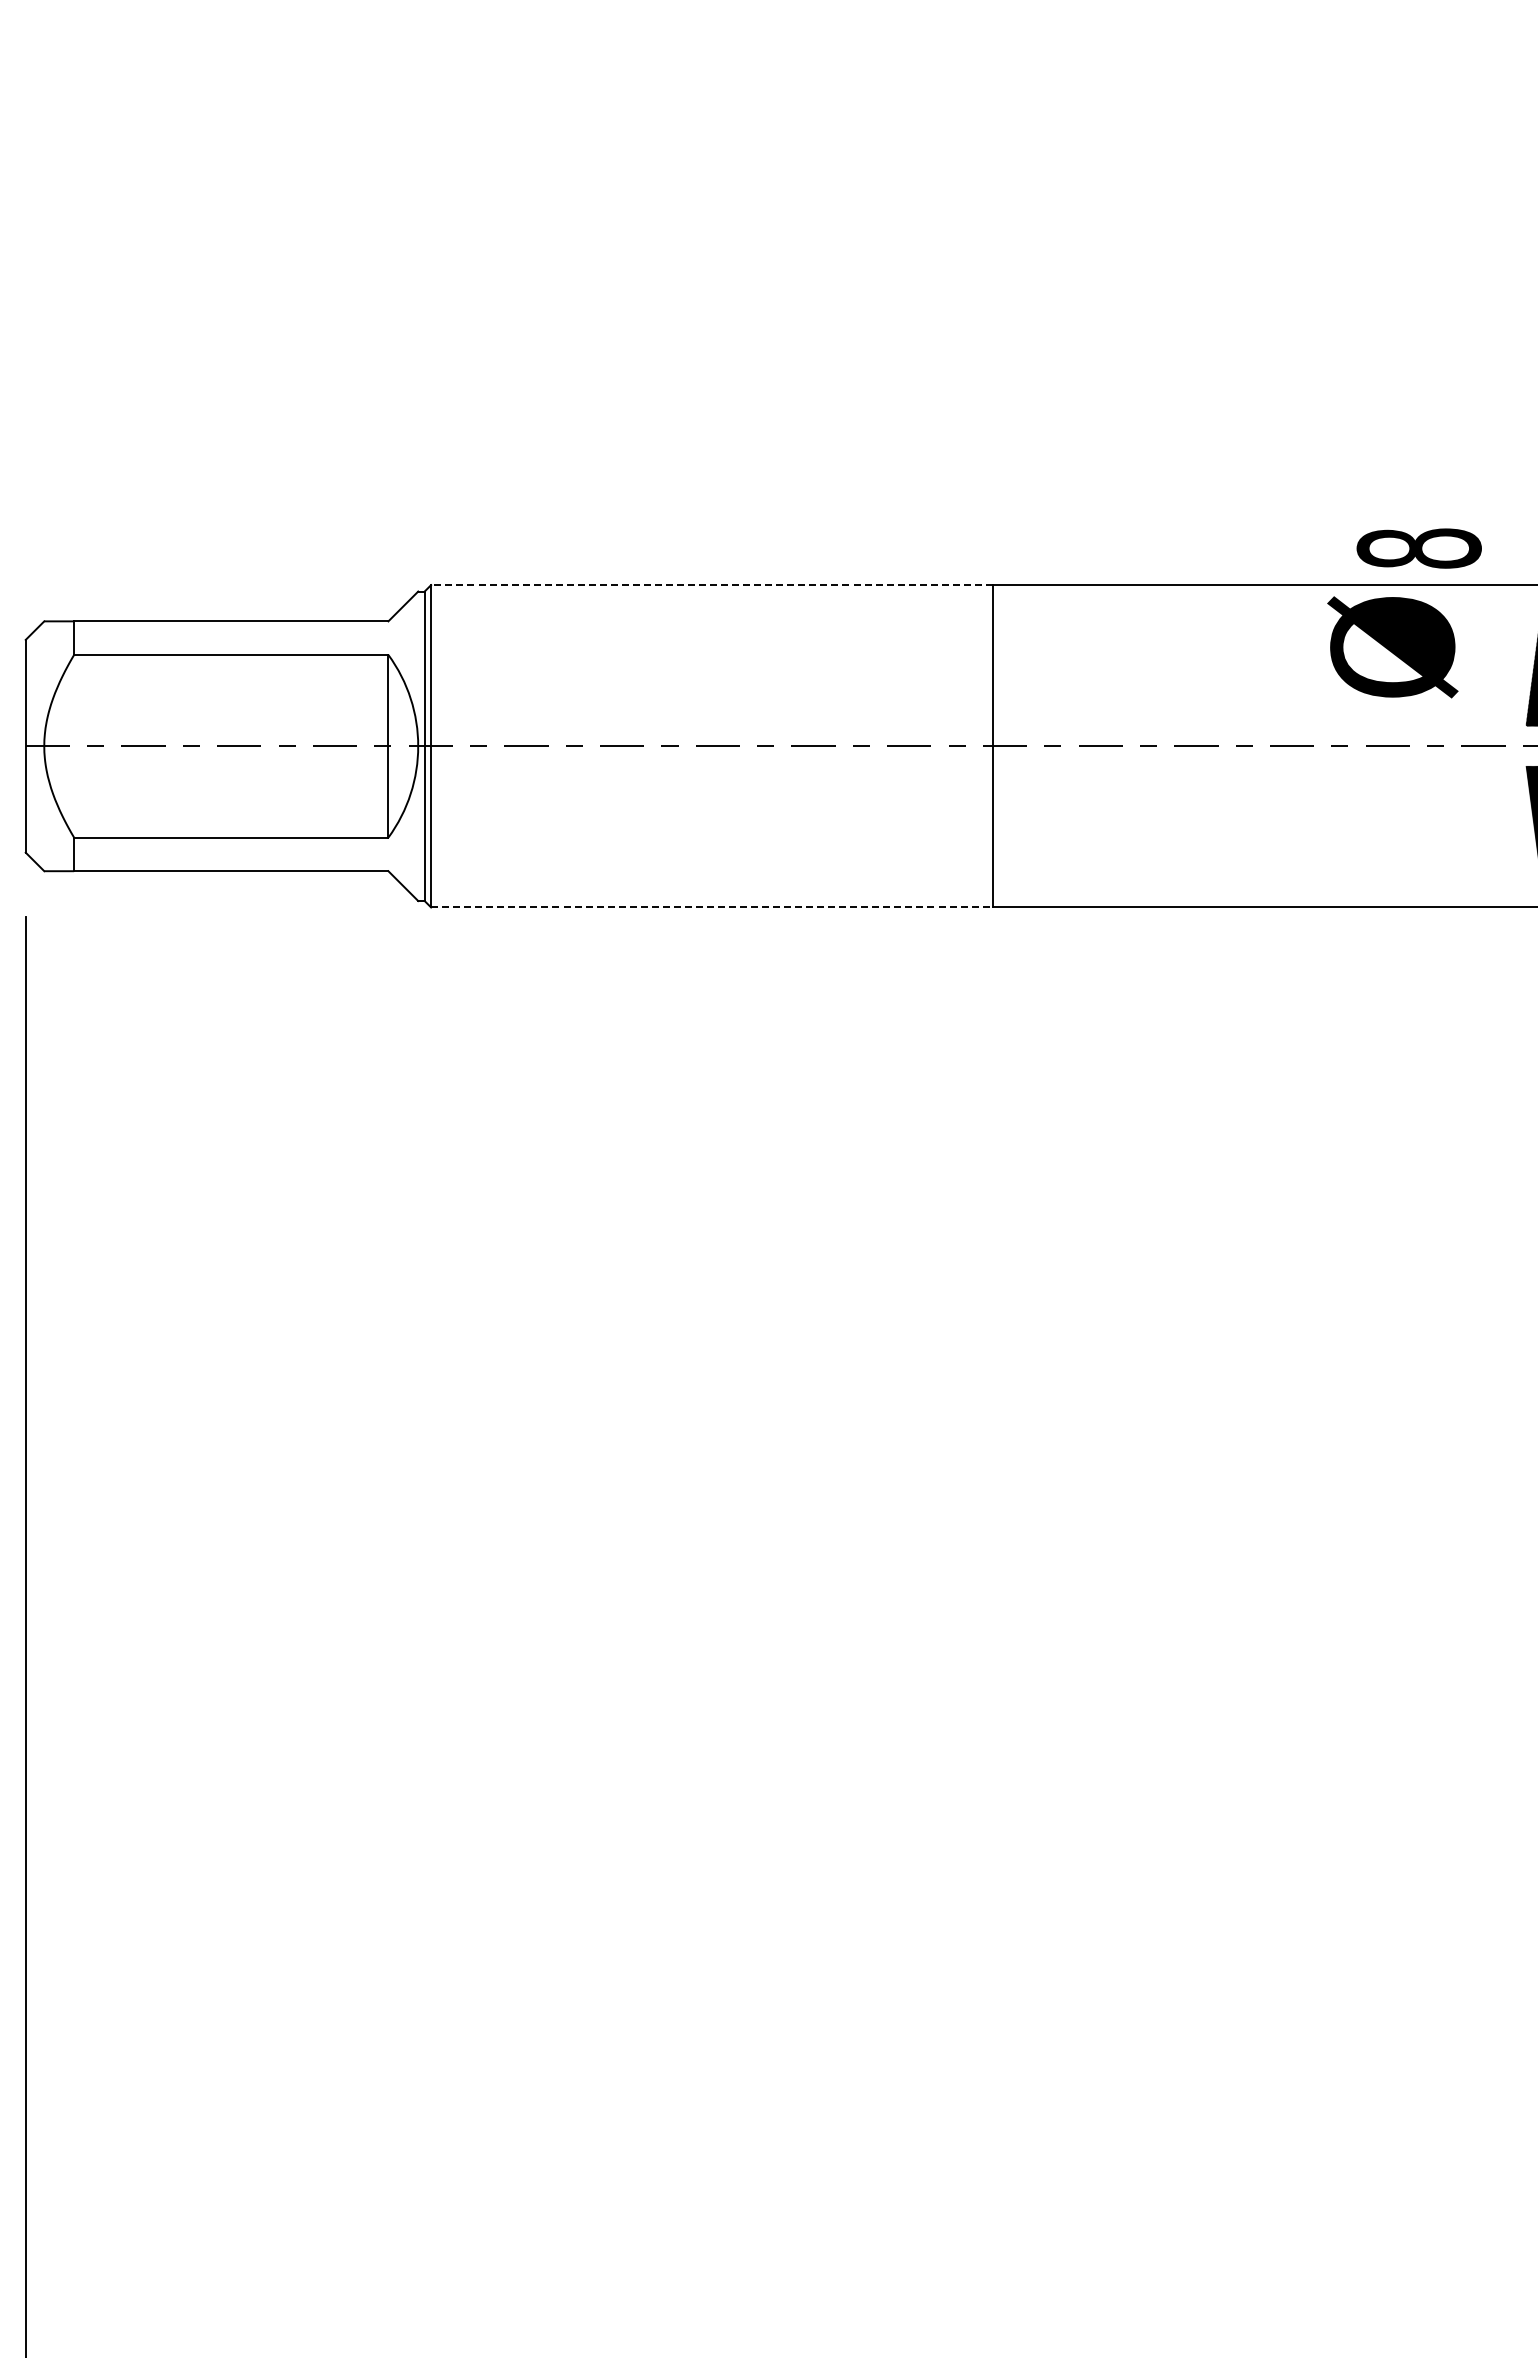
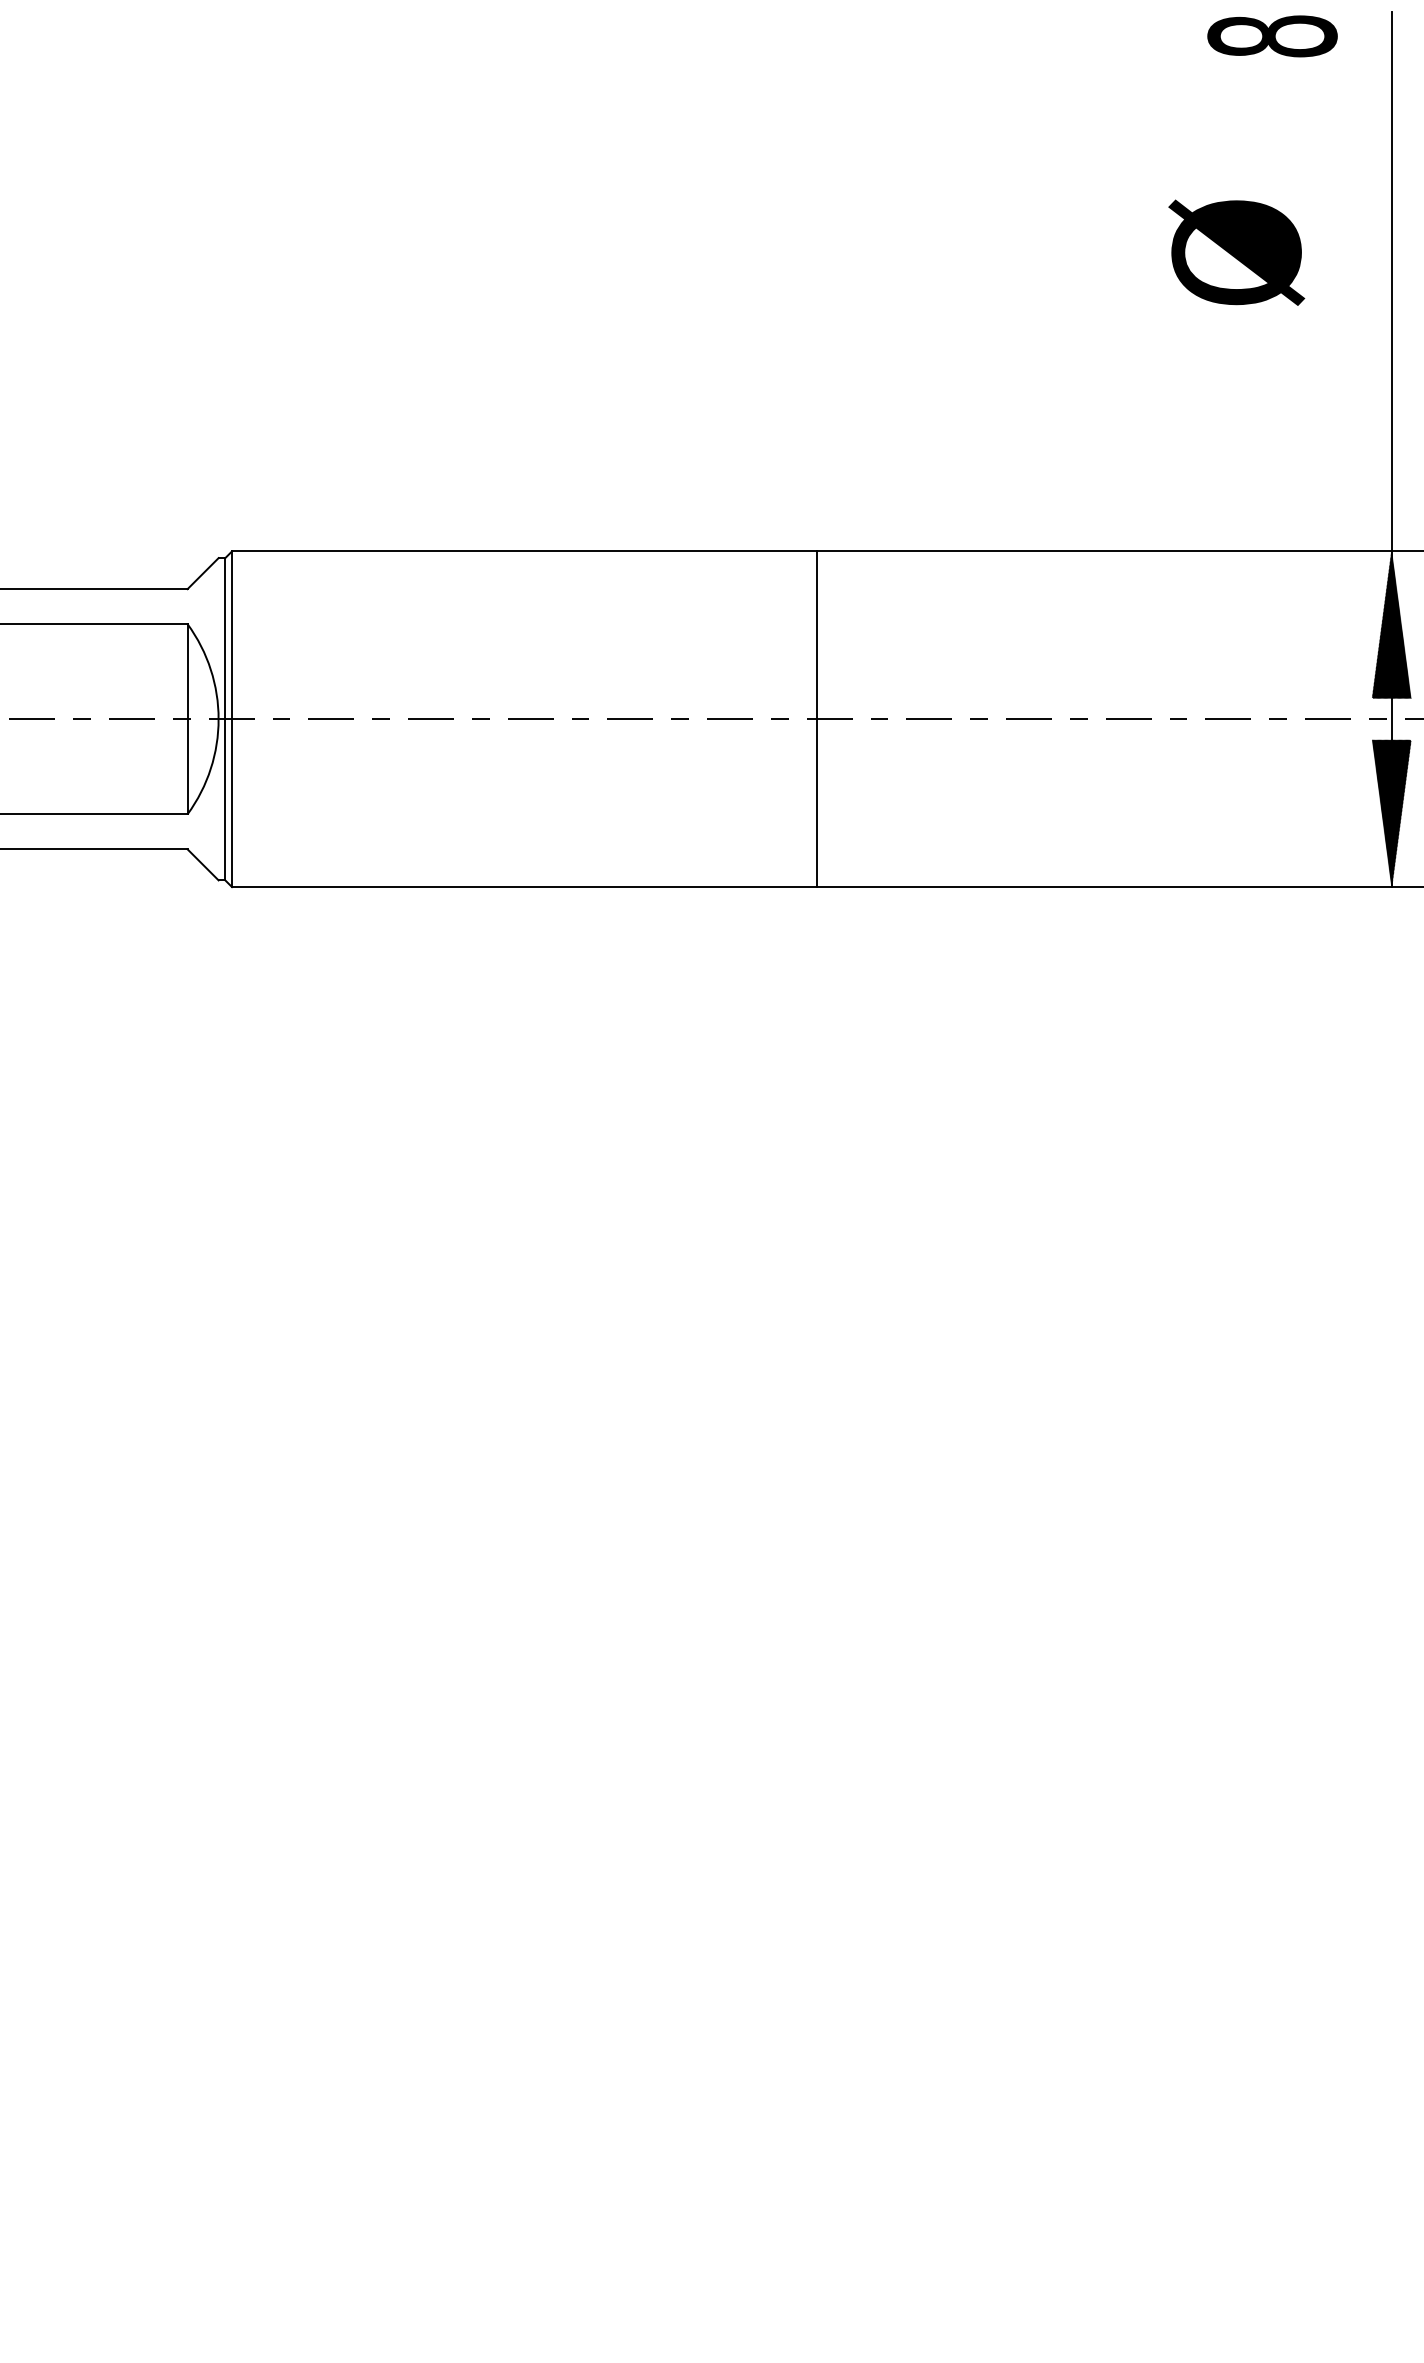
text: (1418, 548) -> (1271, 36), moved
line: (712, 585) -> (525, 551), dashed -> solid
text: (1392, 647) -> (1236, 252), moved
line: (712, 907) -> (525, 887), dashed -> solid

